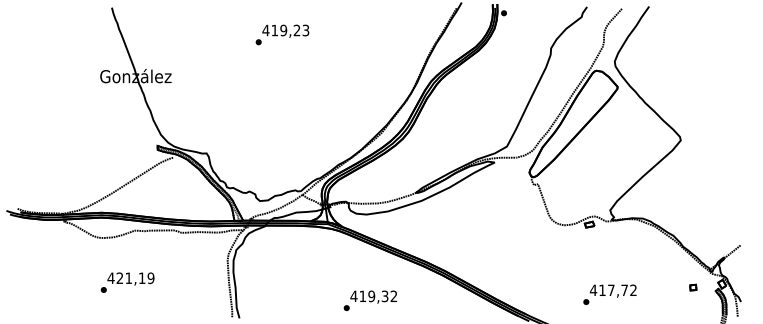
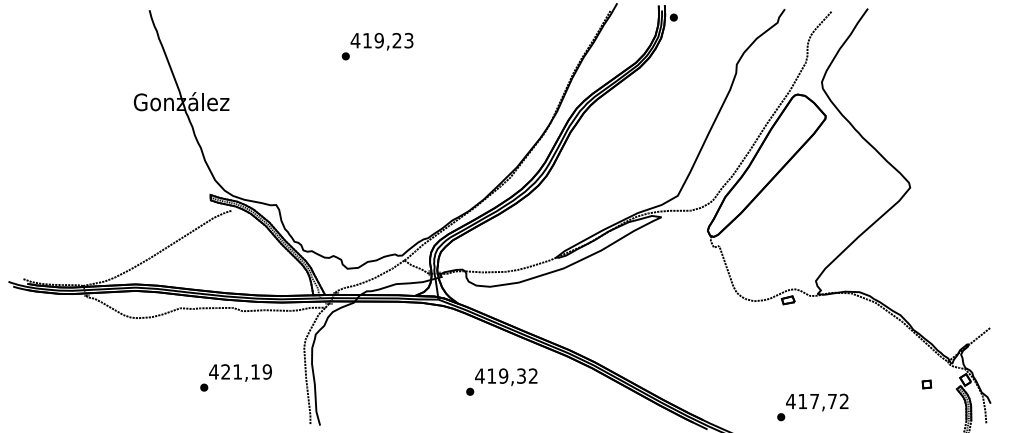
text: (127, 282) -> (235, 377), moved
text: (609, 294) -> (812, 407), moved
text: (369, 300) -> (500, 381), moved

